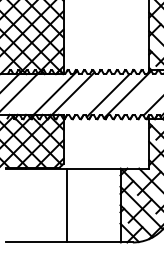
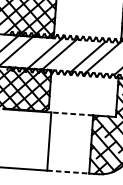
line: (93, 168) -> (72, 113), solid -> dashed
line: (93, 242) -> (67, 172), solid -> dashed

